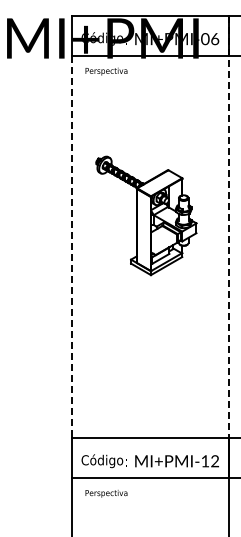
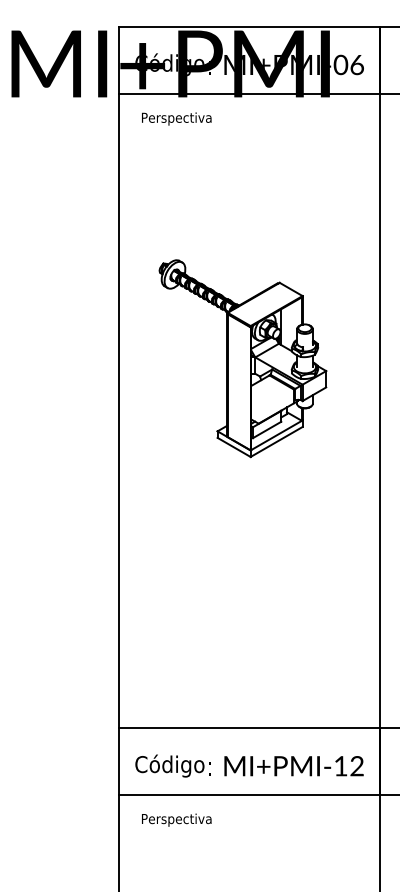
line: (228, 227) -> (379, 377), dashed -> solid
line: (71, 247) -> (118, 411), dashed -> solid

